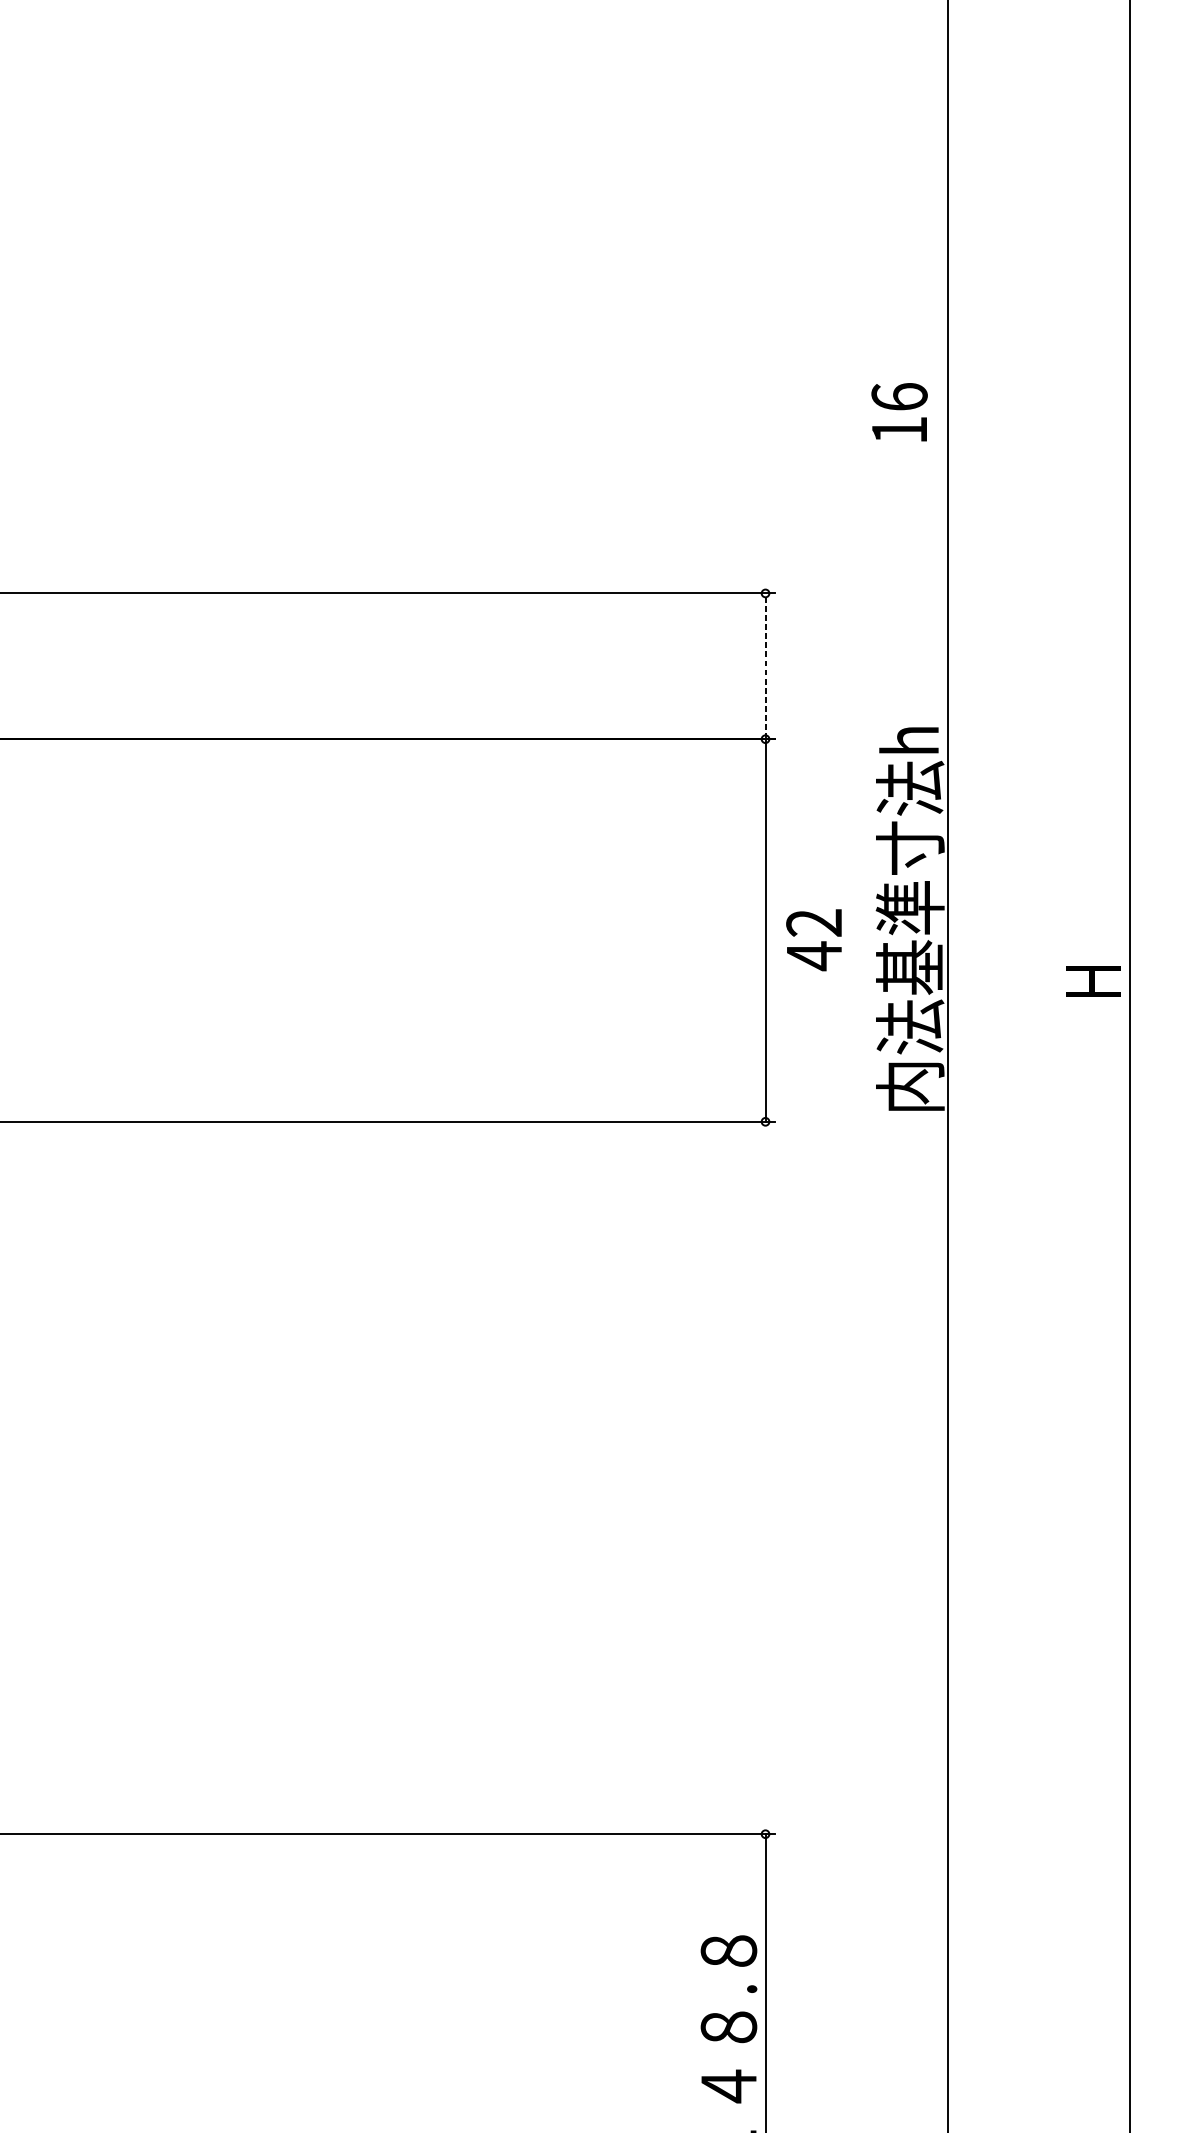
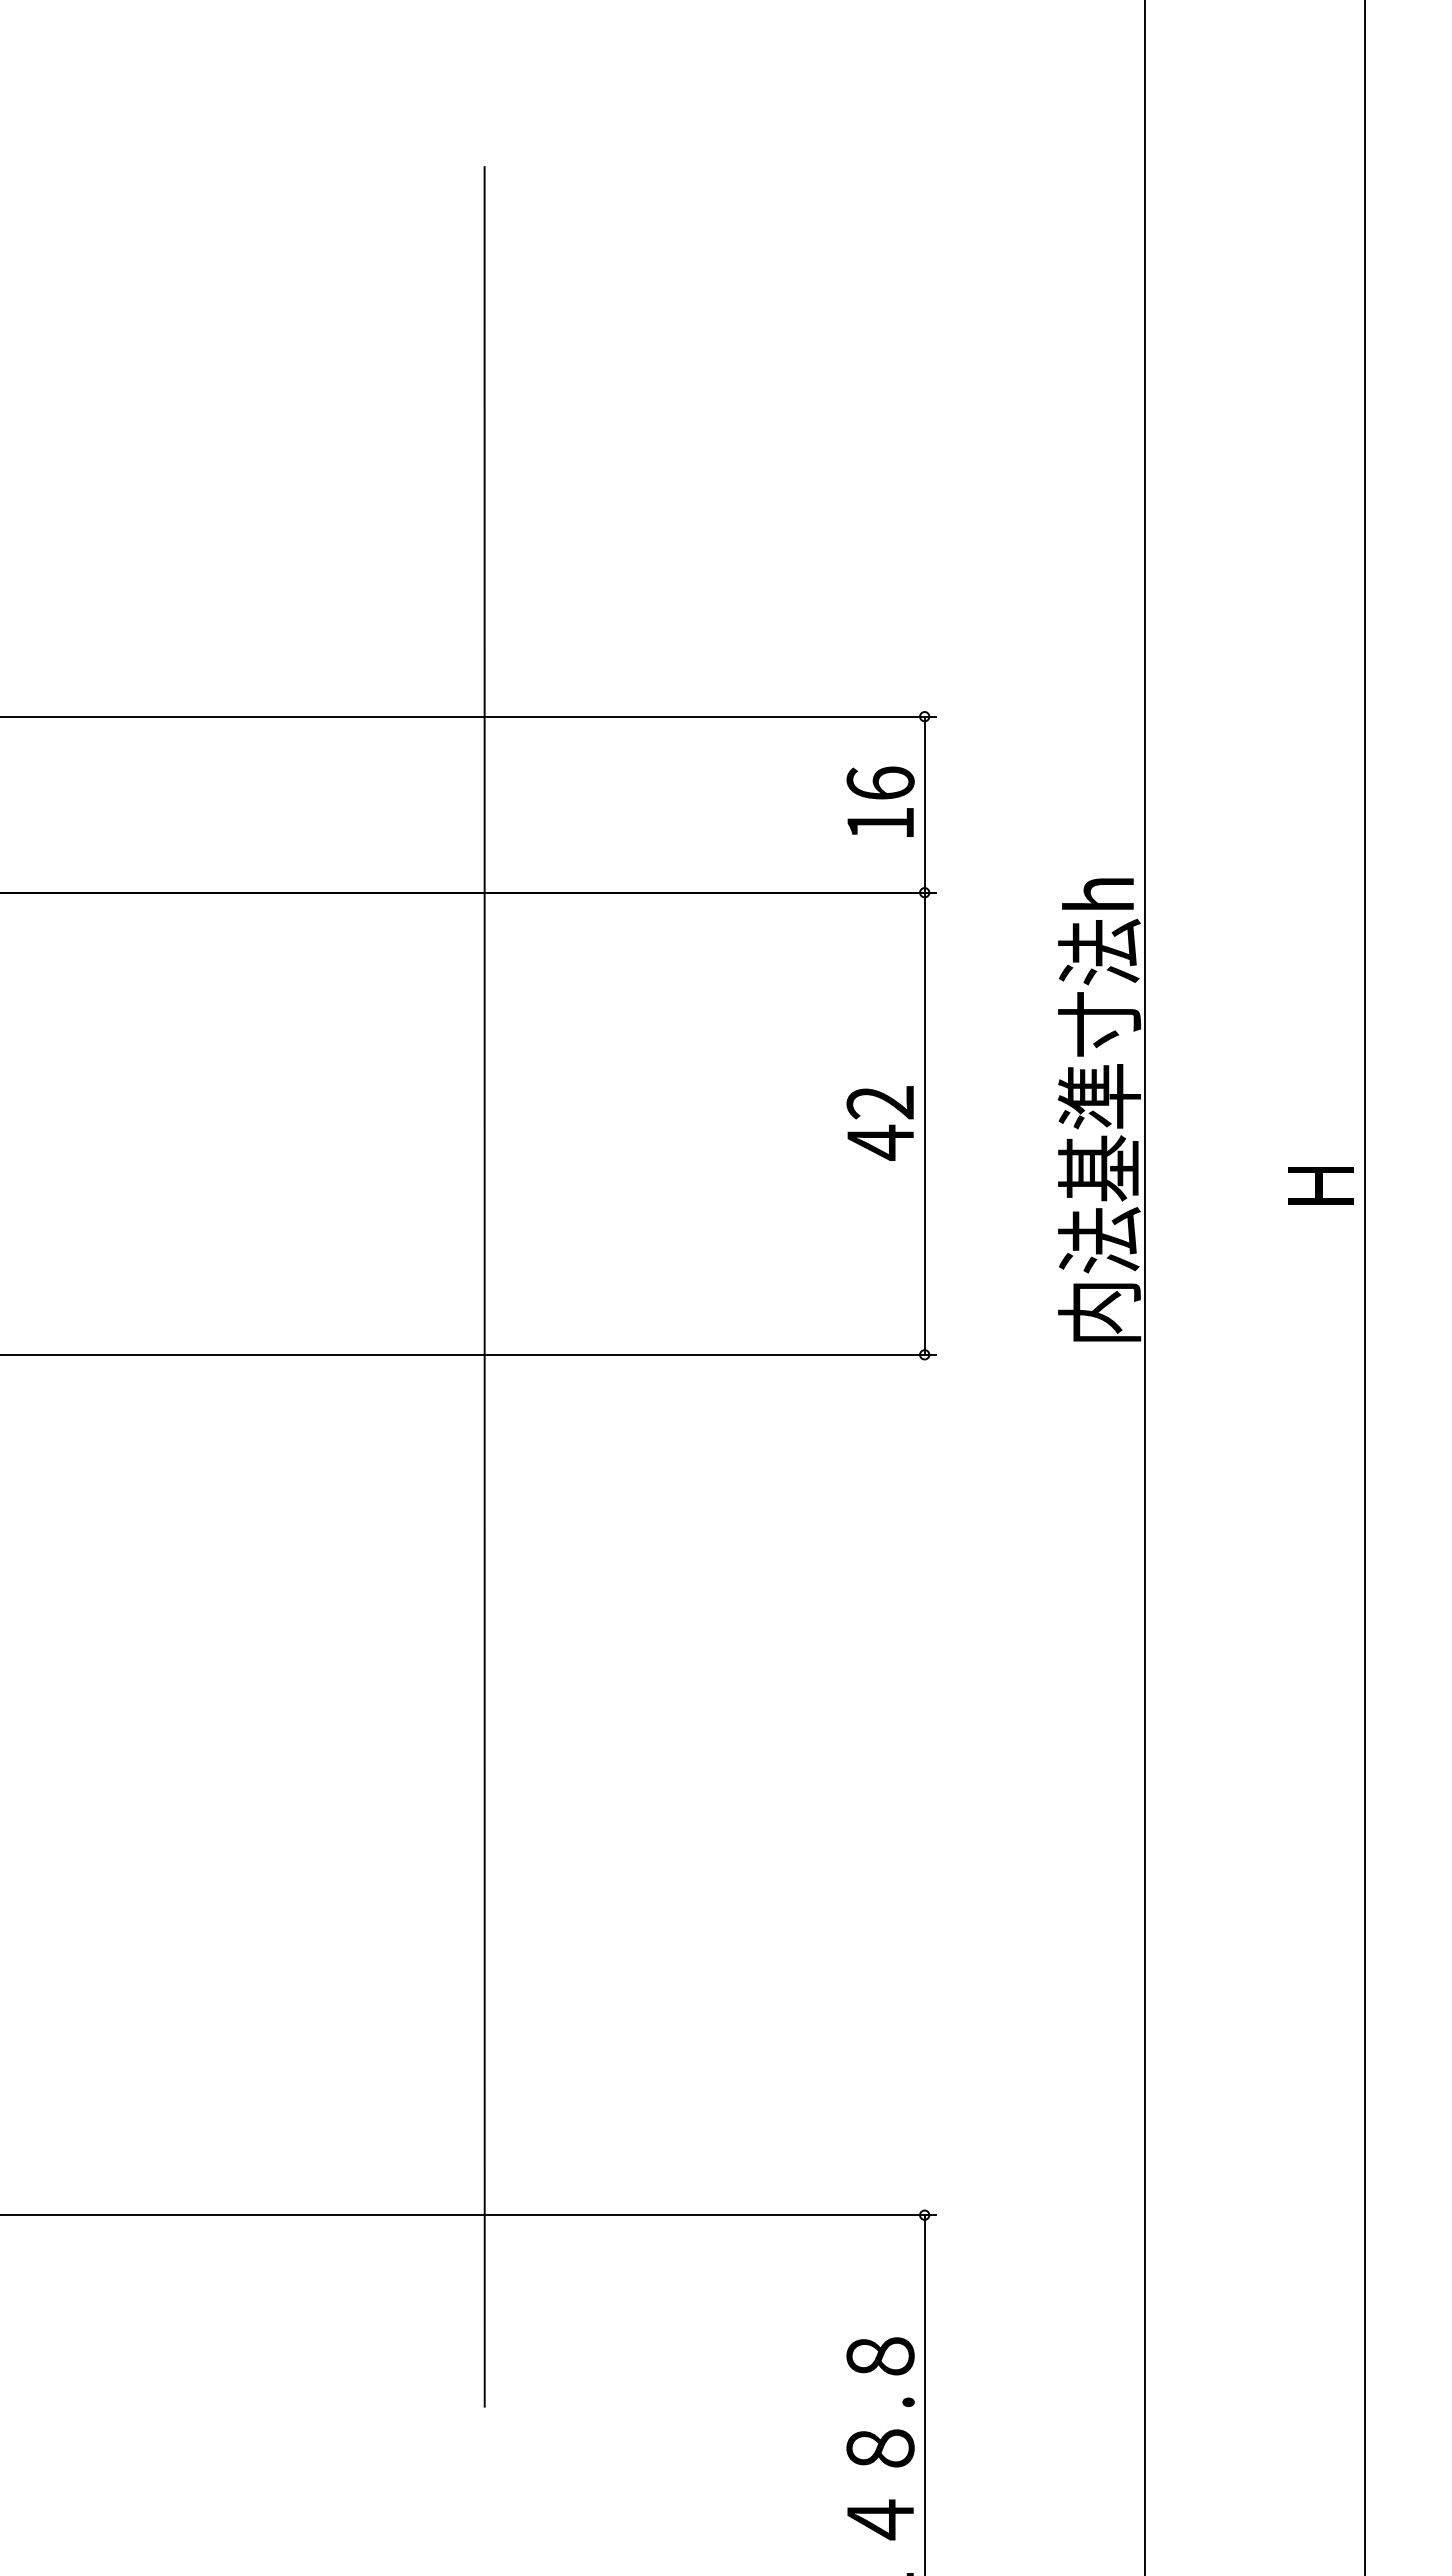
text: (899, 411) -> (880, 801), moved
line: (765, 666) -> (924, 804), dashed -> solid
text: (813, 940) -> (879, 1123), moved
line: (401, 1065) -> (484, 1286), added

